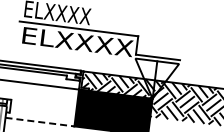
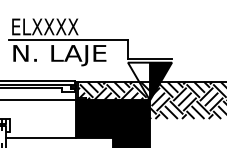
text: (77, 44) -> (68, 55), ELXXXX -> N. LAJE
fill: (166, 81) -> (161, 81), added
line: (40, 122) -> (41, 137), dashed -> solid

